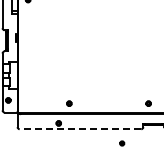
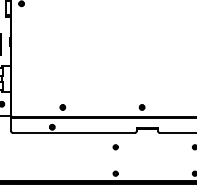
line: (80, 129) -> (73, 133), dashed -> solid

